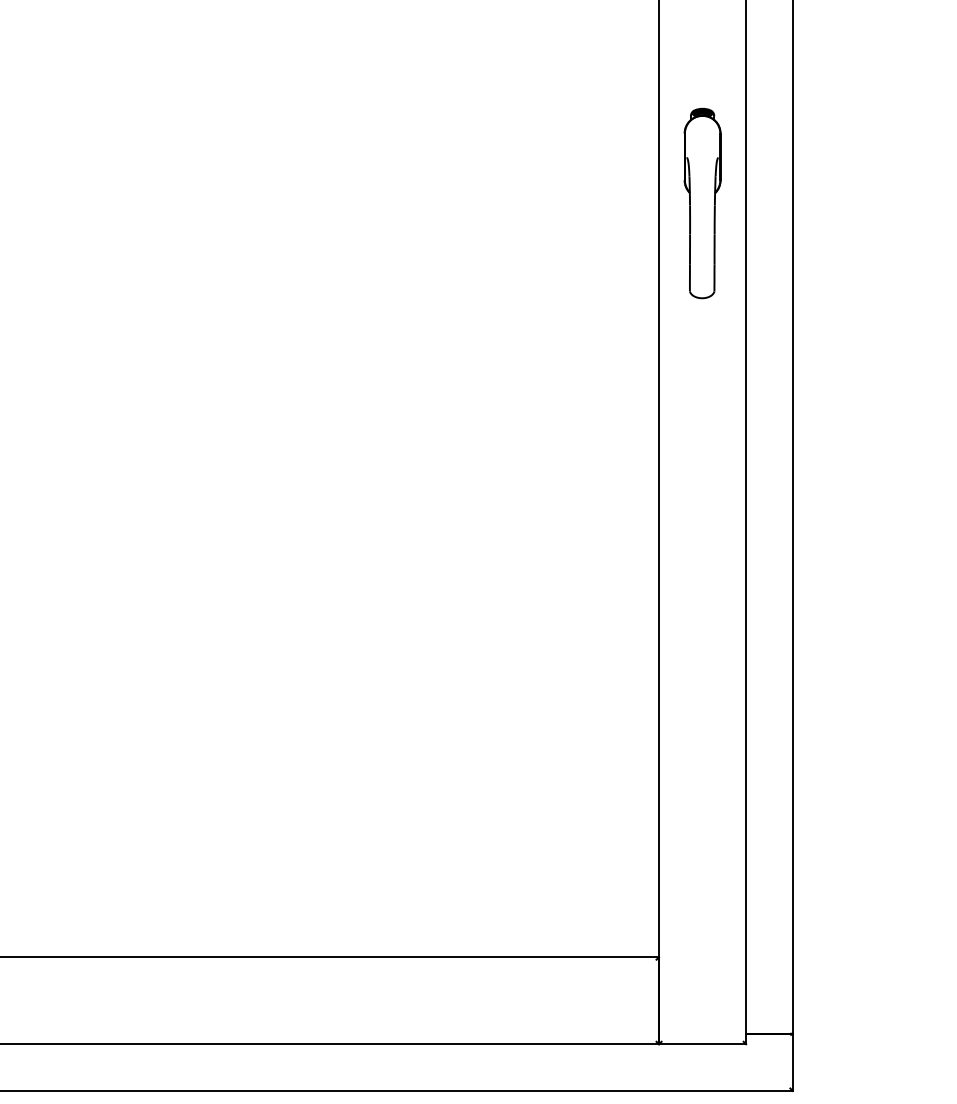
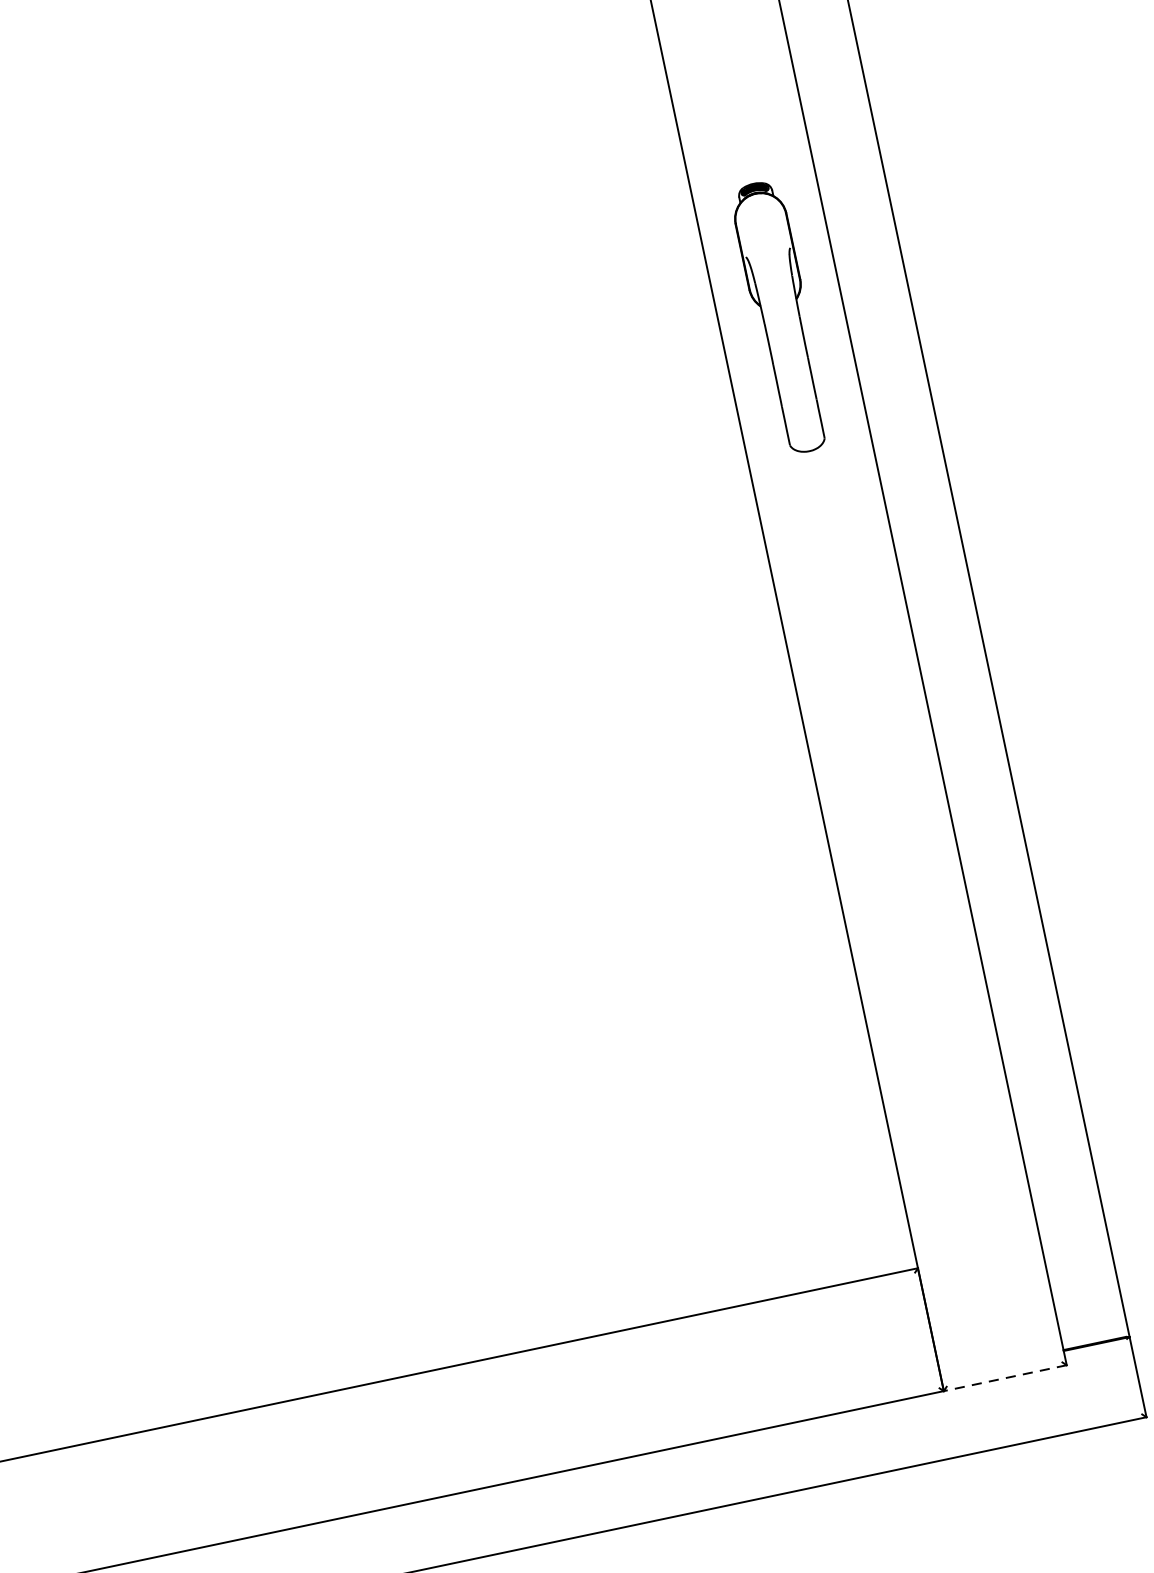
part: (702, 203) -> (781, 317), moved
line: (702, 1044) -> (1005, 1378), solid -> dashed

